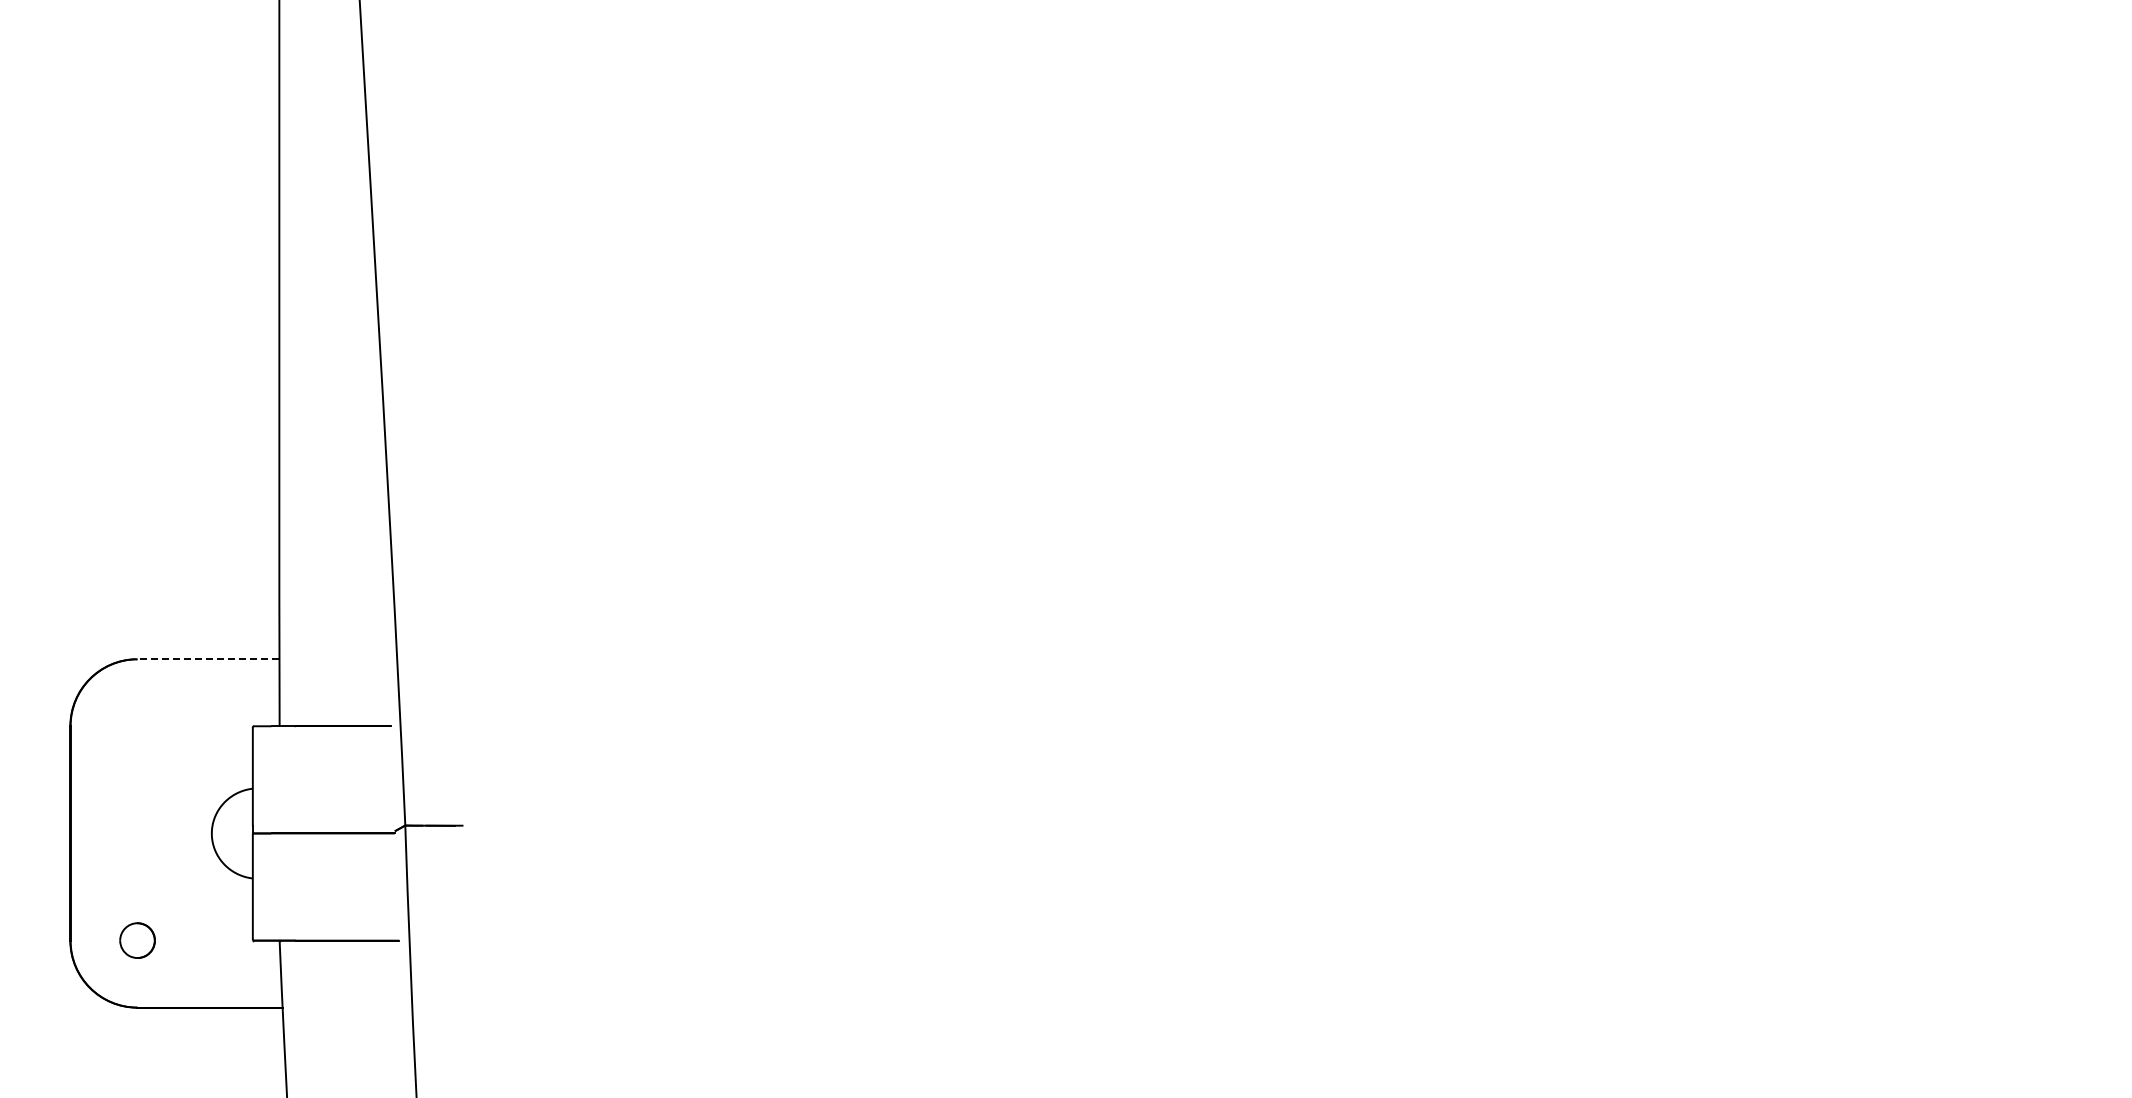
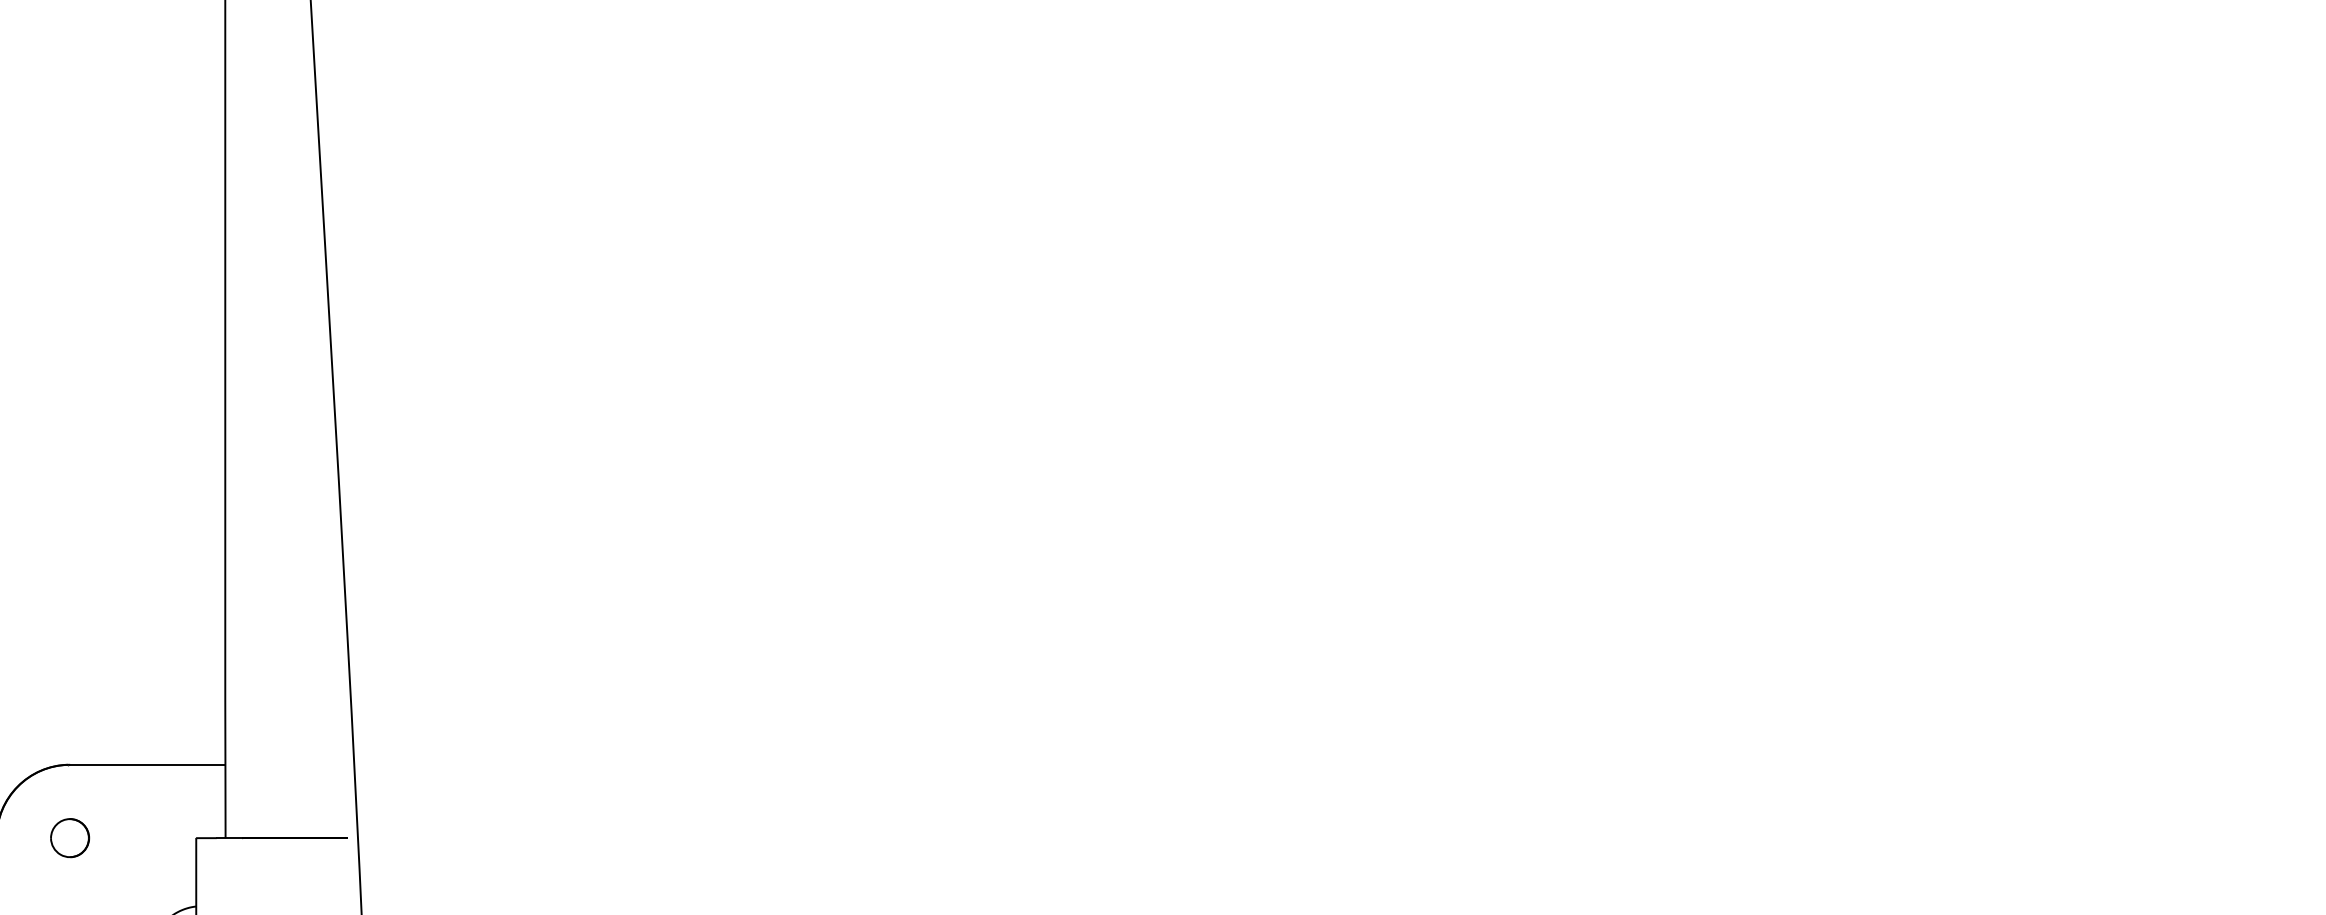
line: (208, 659) -> (147, 765), dashed -> solid
part: (137, 725) -> (69, 837), added

